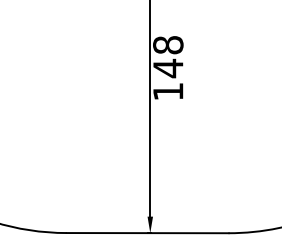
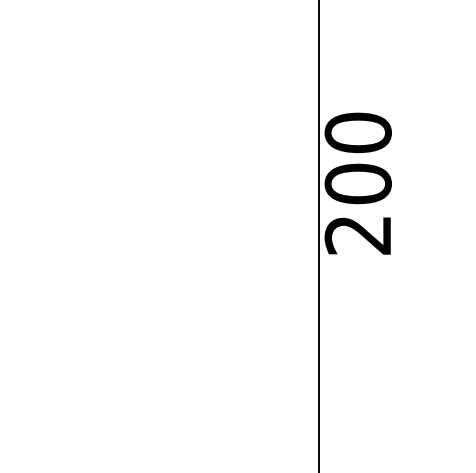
text: (168, 68) -> (358, 184), 148 -> 200

